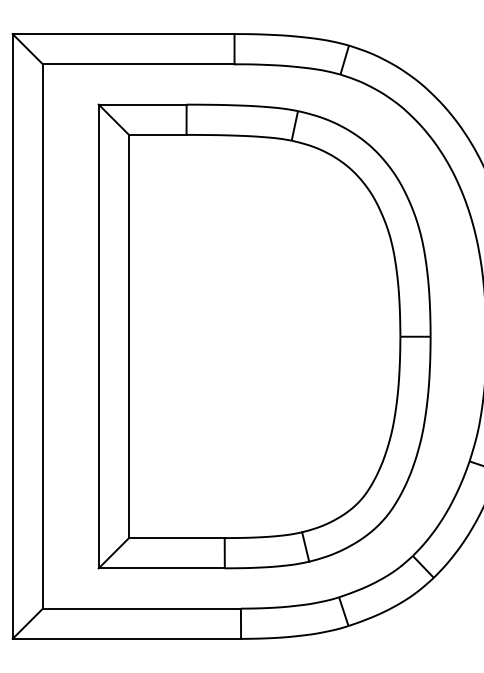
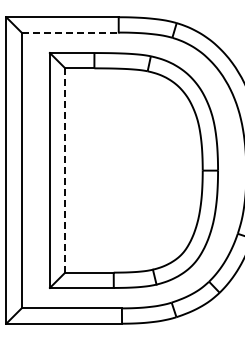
line: (139, 64) -> (70, 32), solid -> dashed
line: (129, 336) -> (65, 170), solid -> dashed

